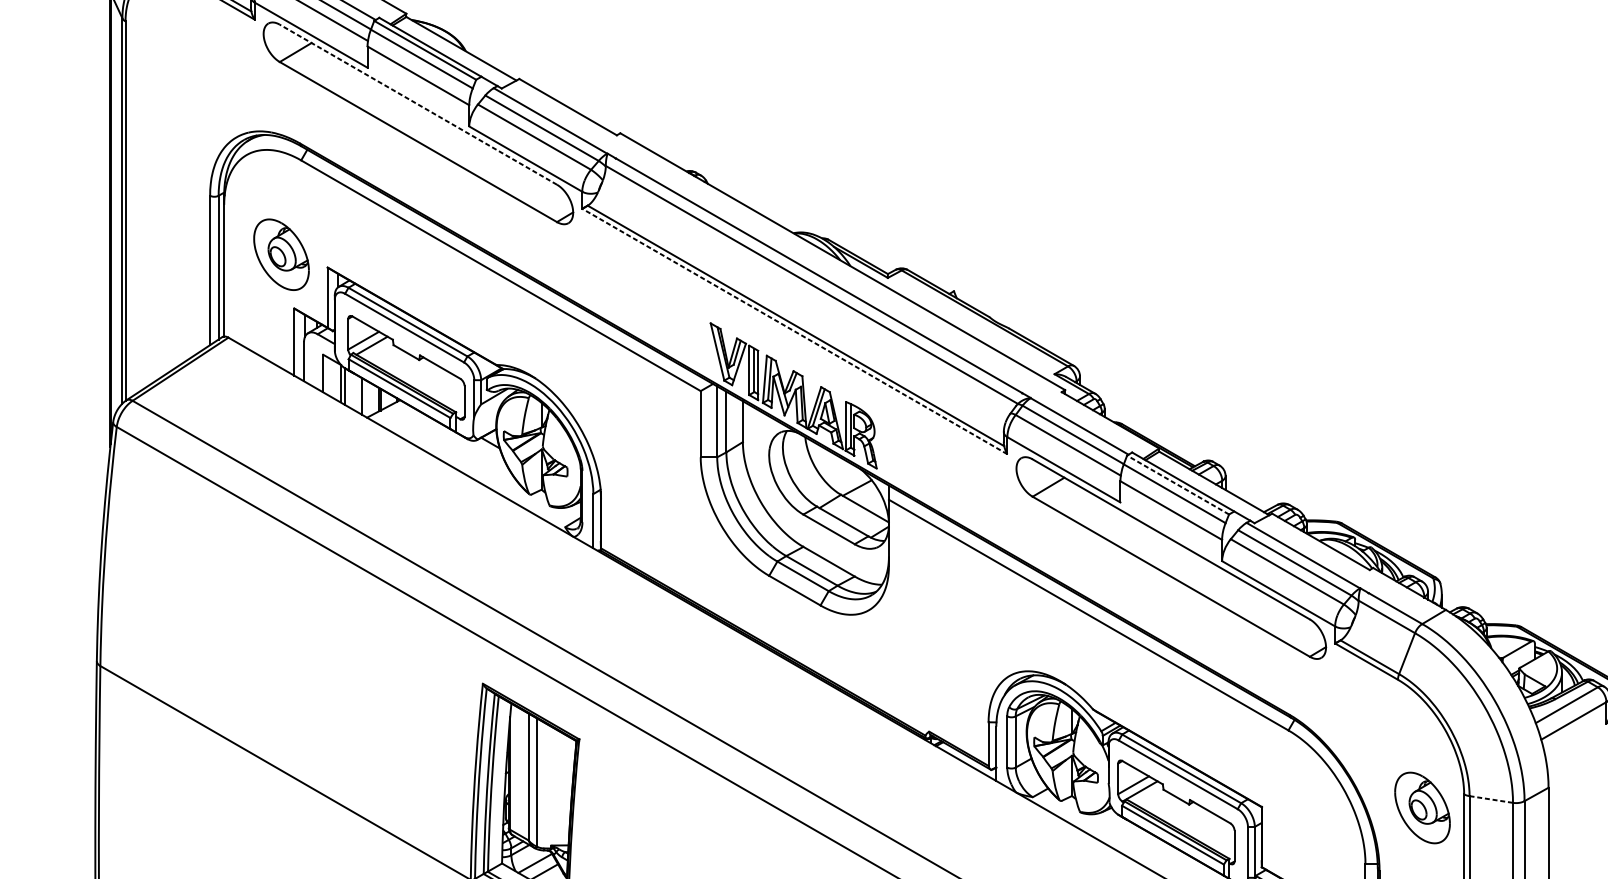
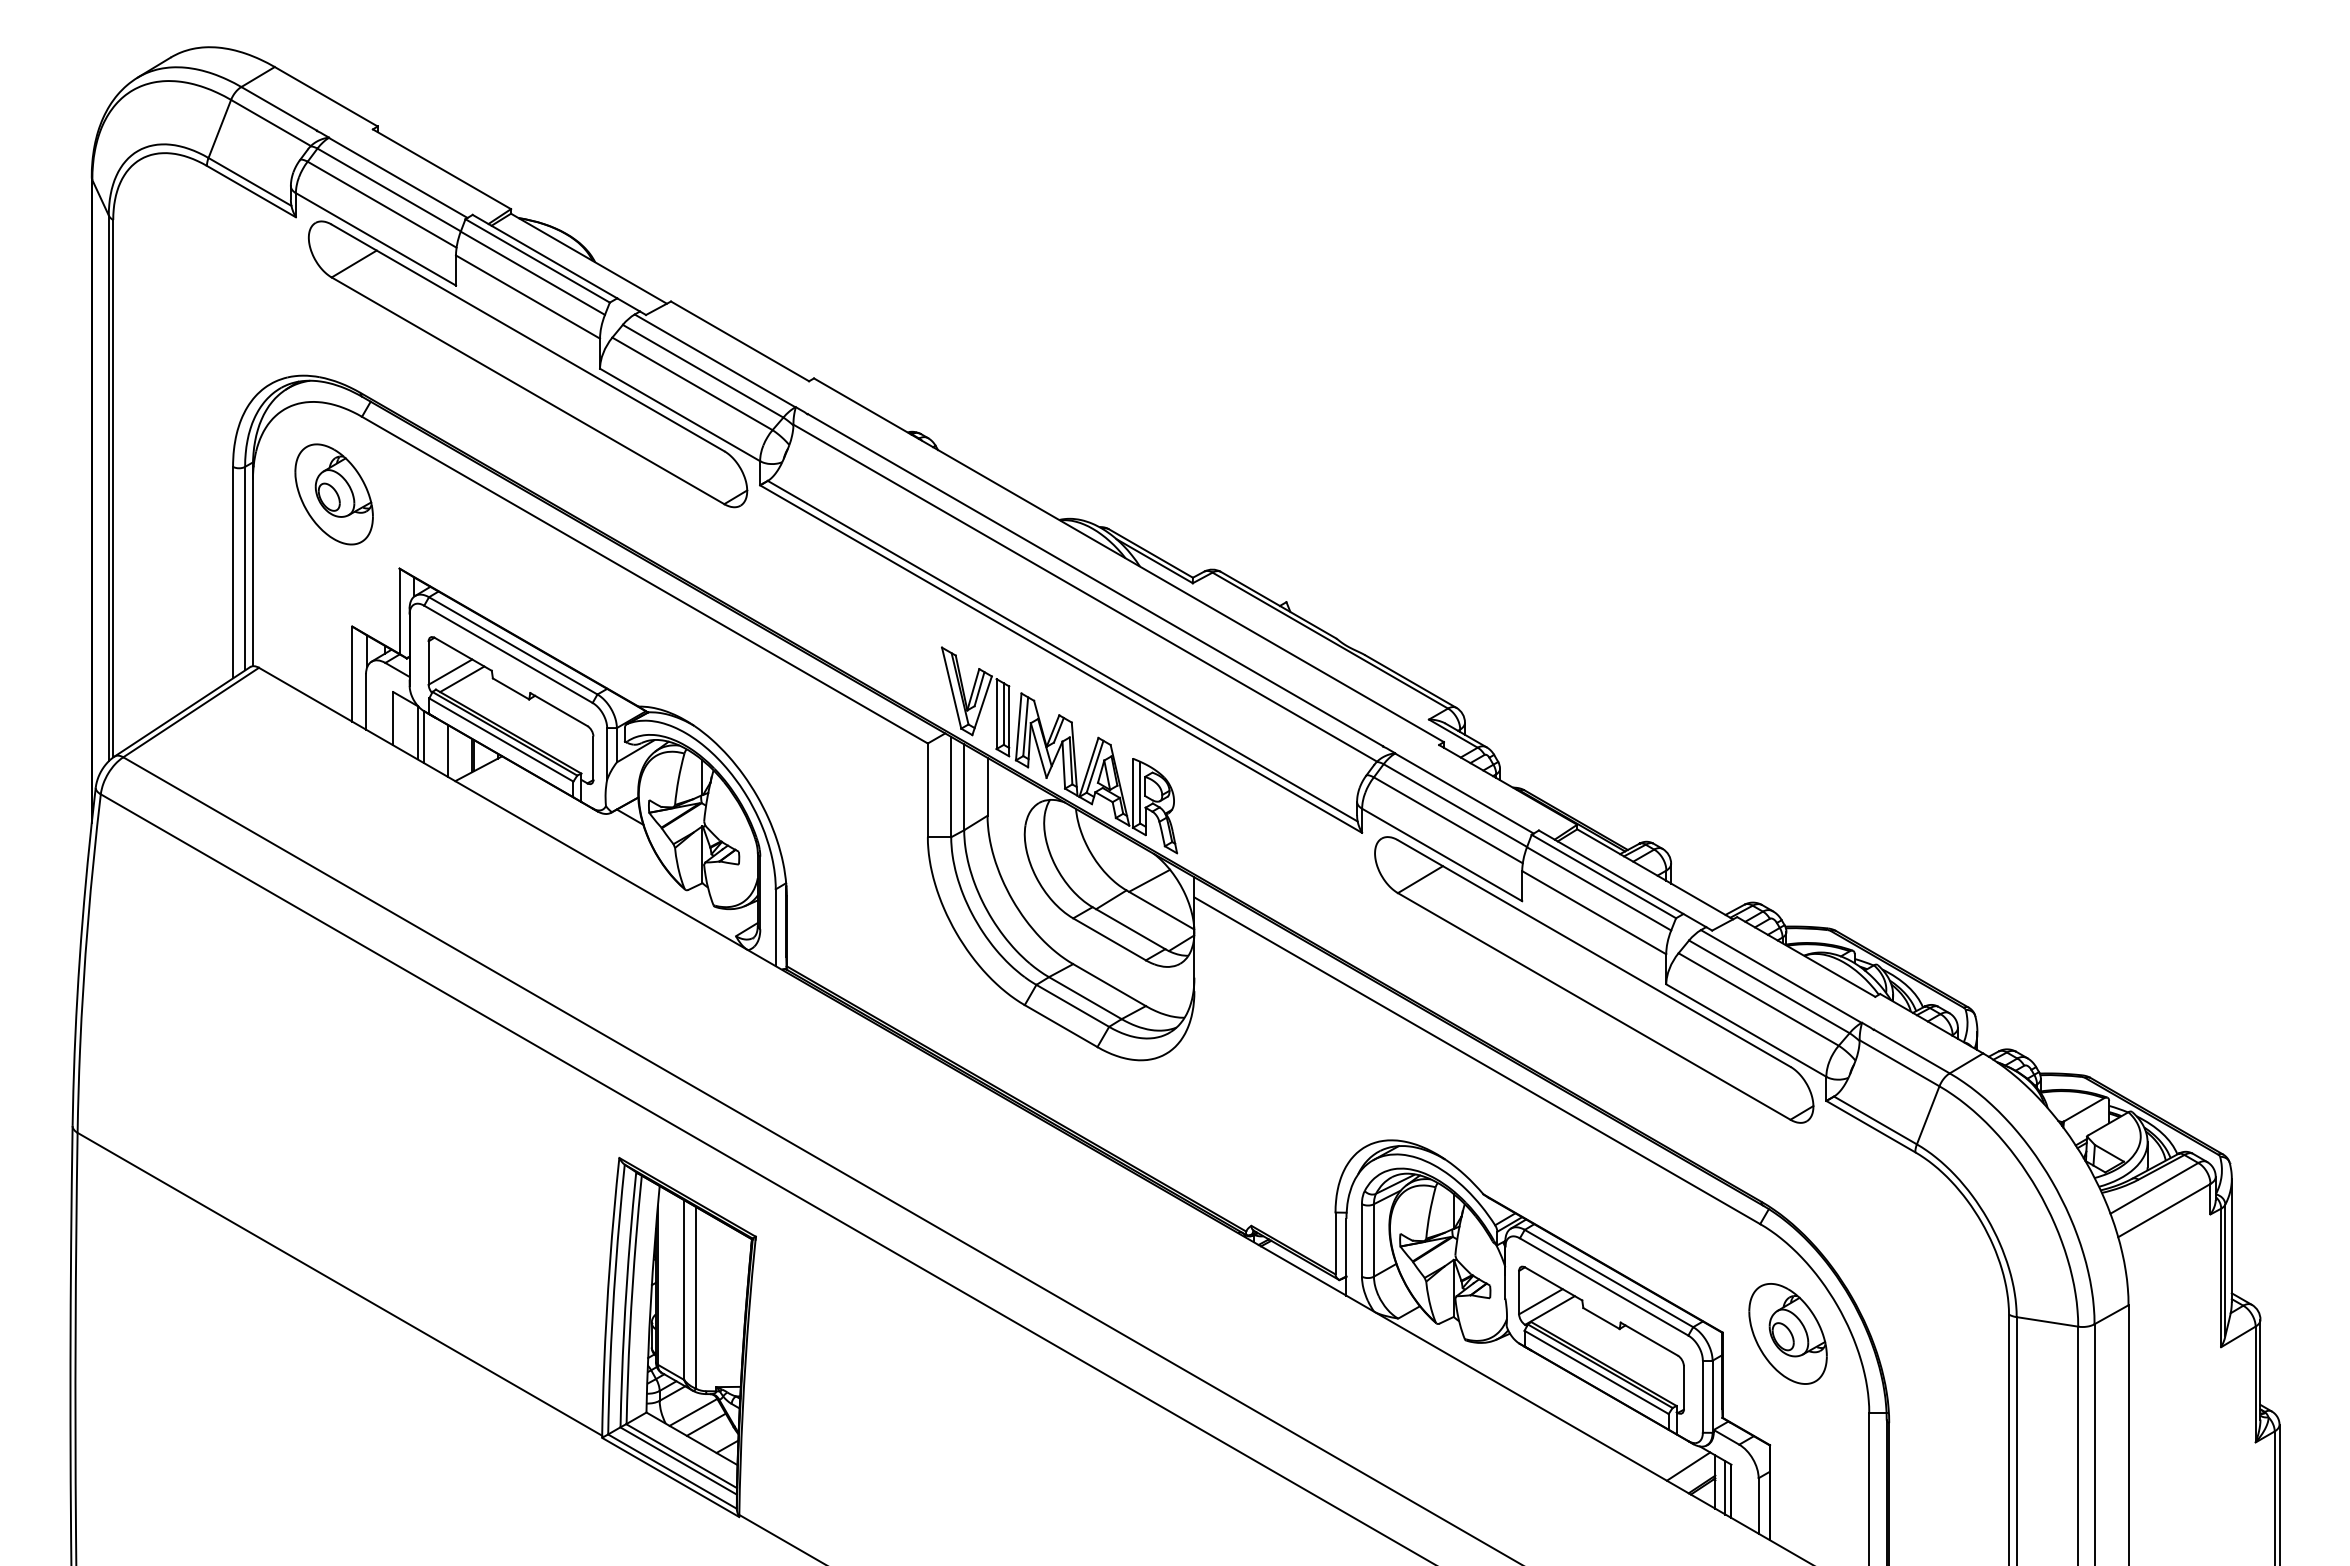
line: (418, 104) -> (528, 337), dashed -> solid
part: (281, 254) -> (333, 494), moved
line: (795, 331) -> (1061, 659), dashed -> solid
line: (1177, 485) -> (1603, 876), dashed -> solid
line: (1491, 799) -> (2047, 1321), dashed -> solid
part: (1422, 807) -> (1787, 1333), moved

